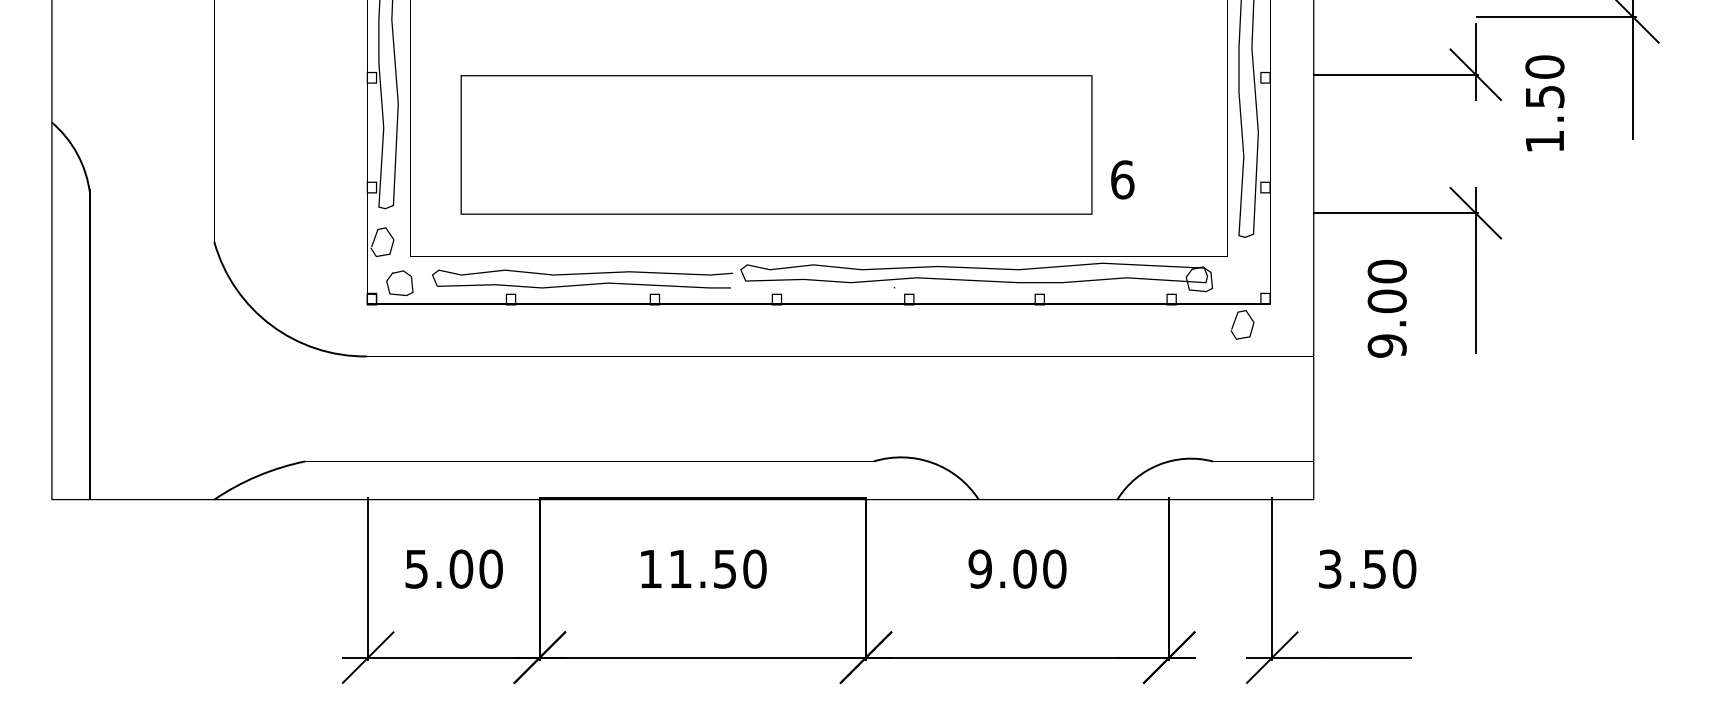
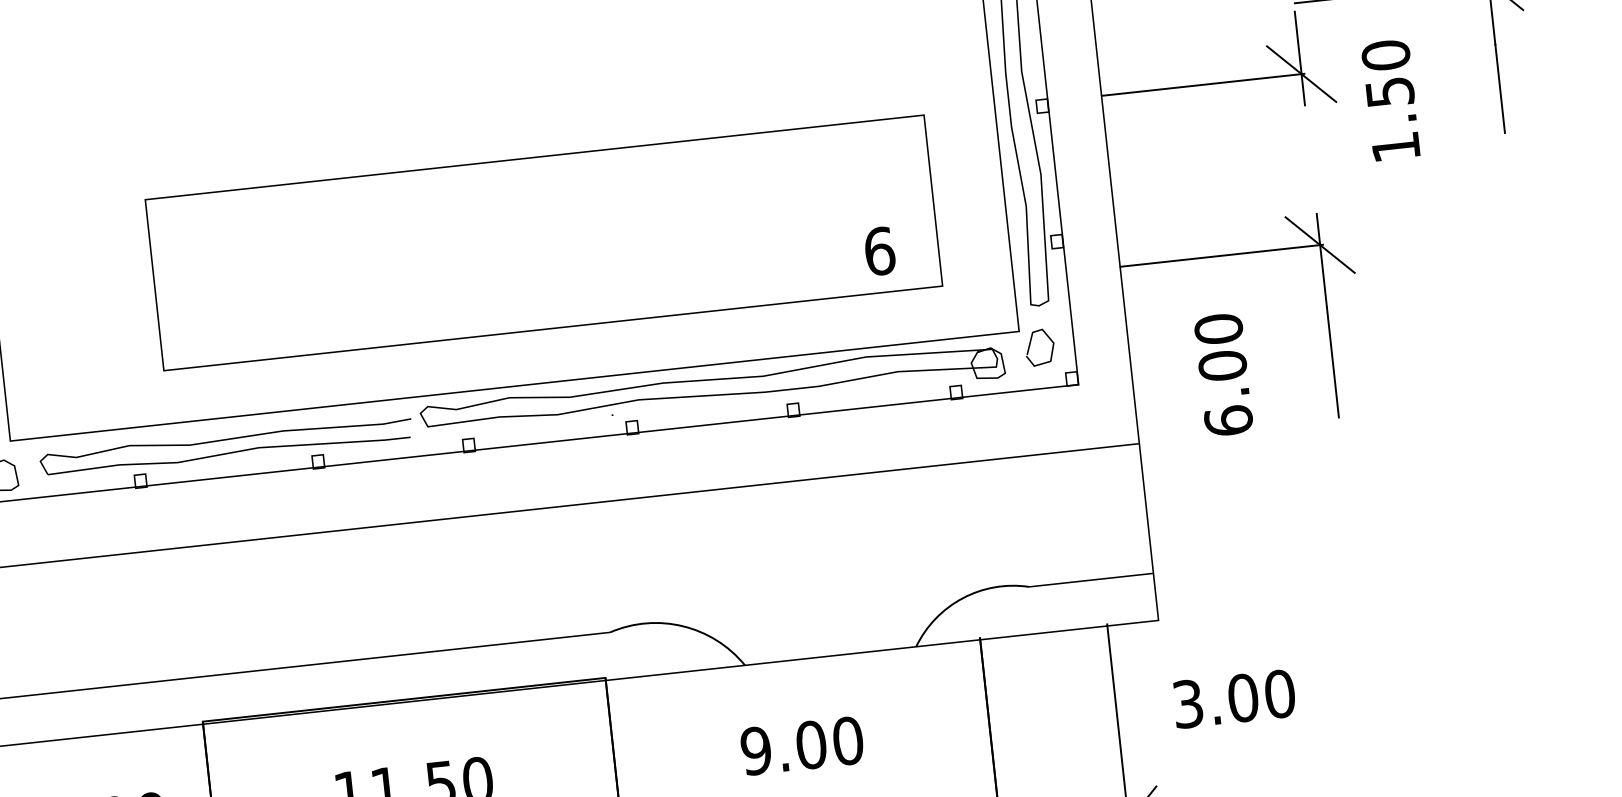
part: (776, 144) -> (543, 242), moved
curve: (1235, 321) -> (1030, 344), moved
text: (1386, 345) -> (1227, 420), 9.00 -> 6.00
text: (1374, 568) -> (1242, 697), 3.50 -> 3.00

